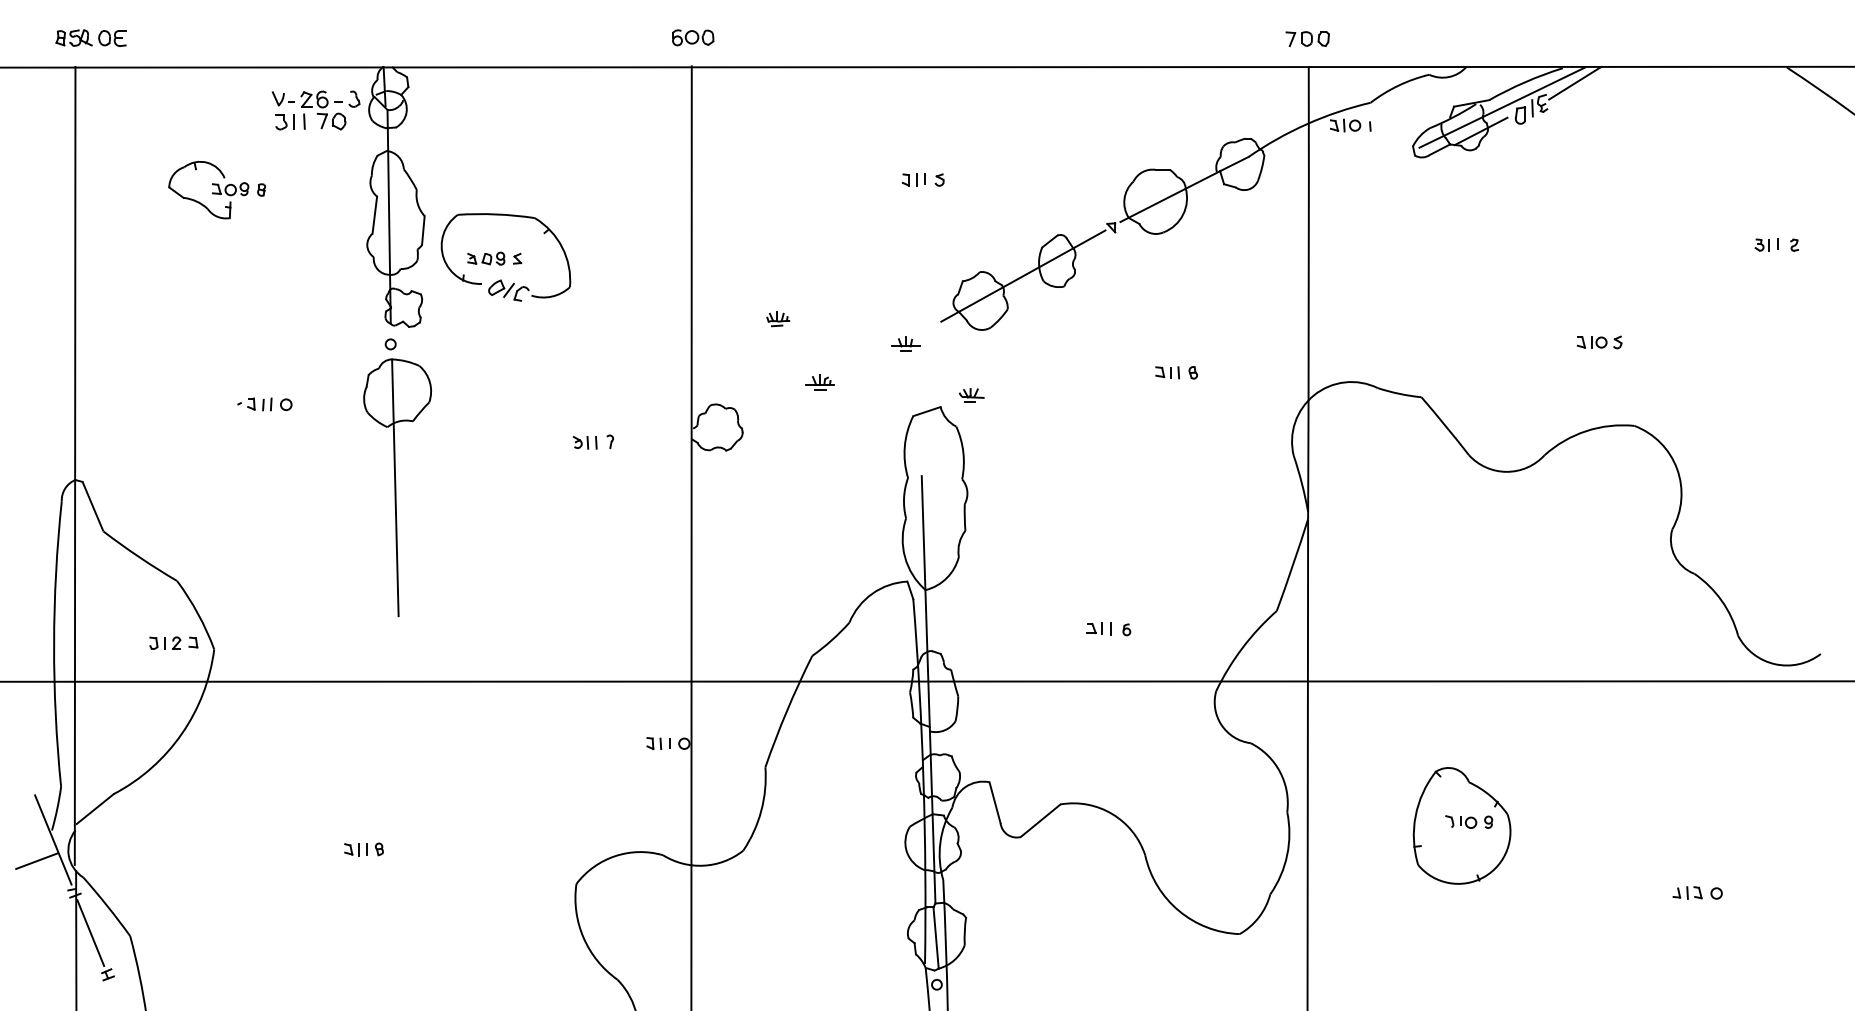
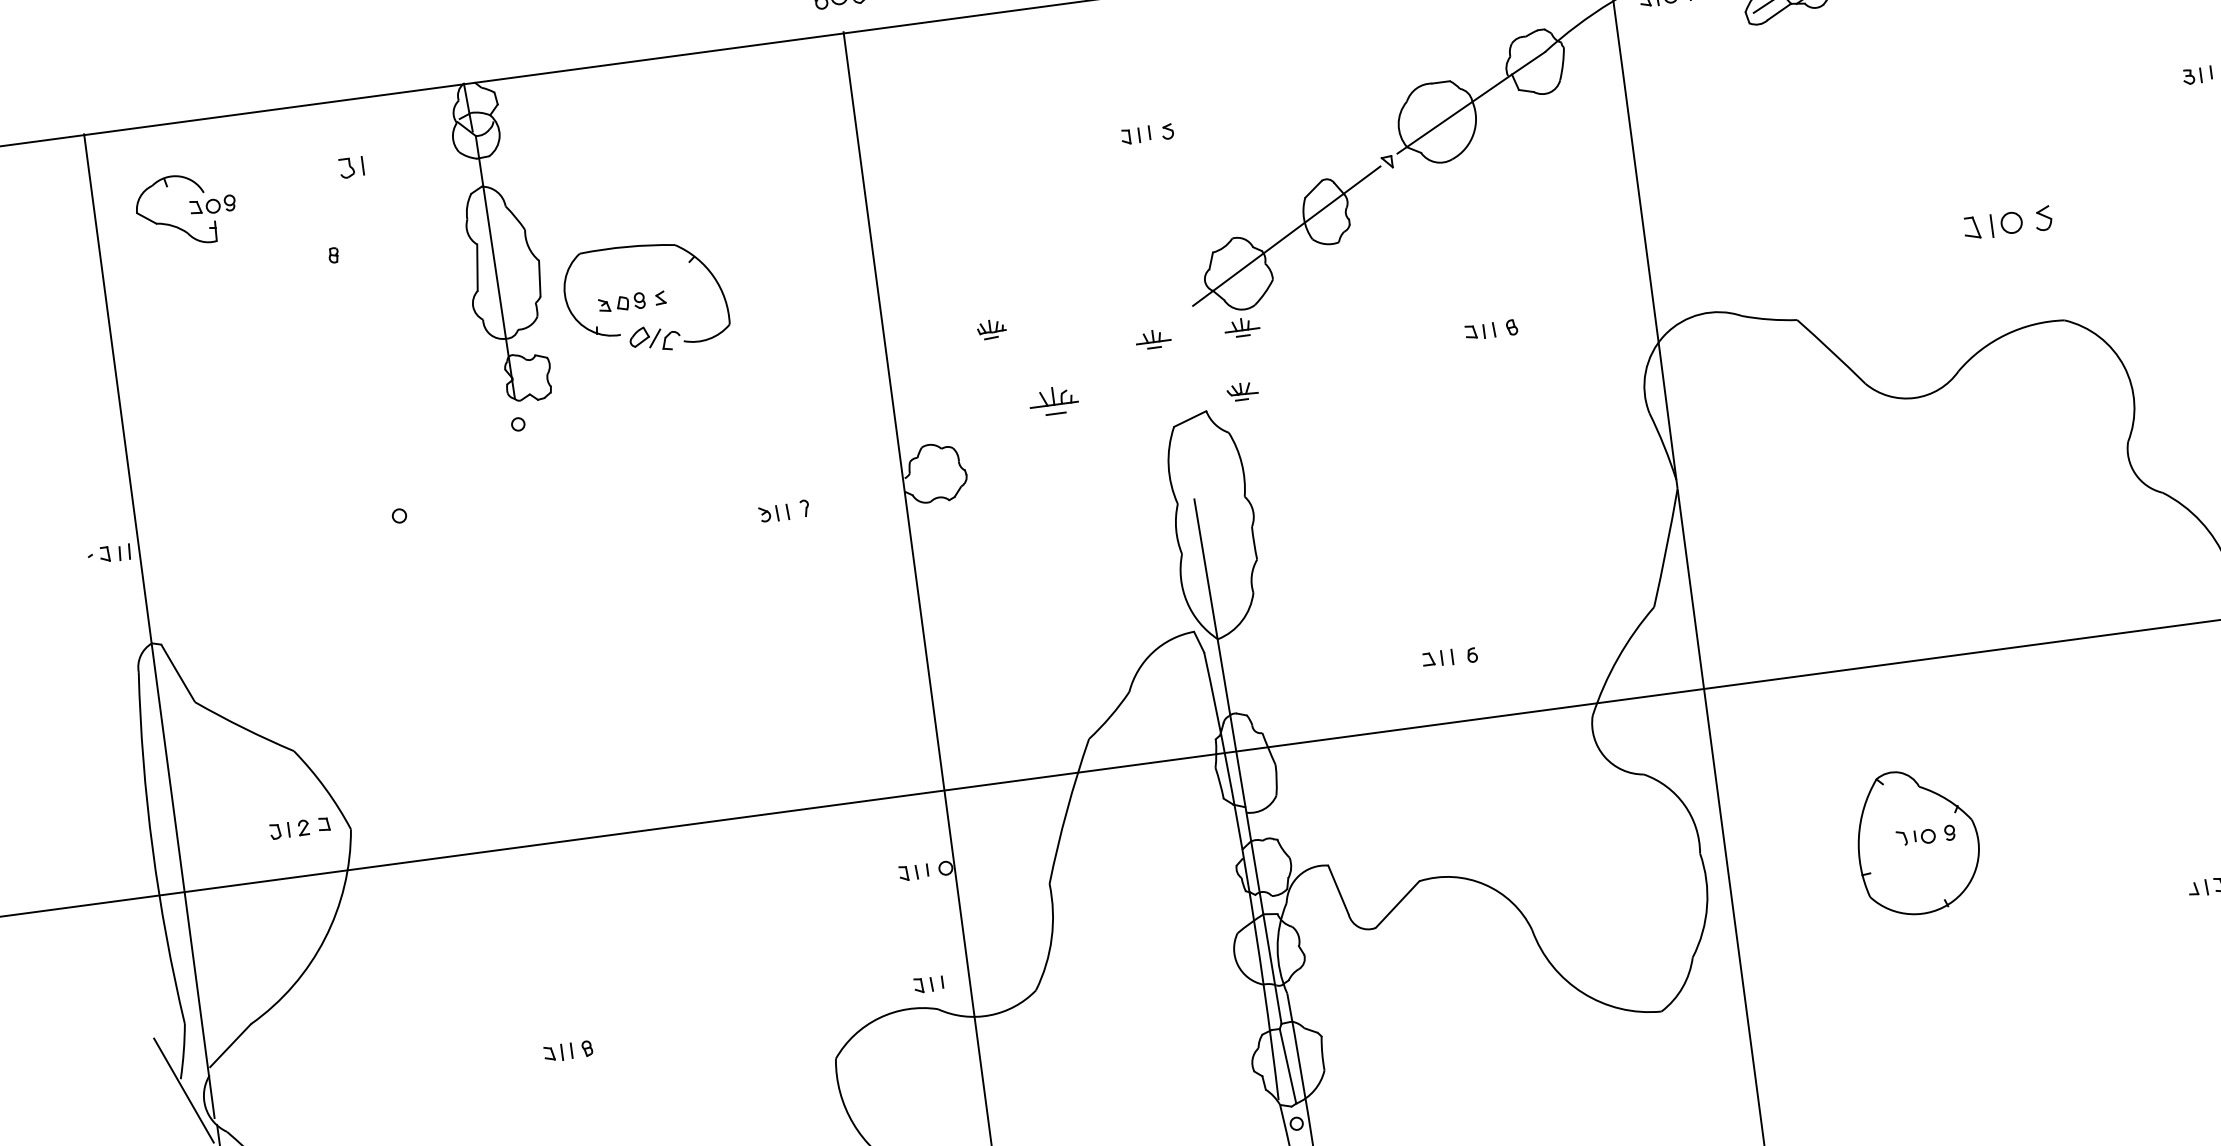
part: (90, 37) -> (97, 95), removed
part: (315, 110) -> (387, 148), removed
part: (208, 190) -> (185, 210), moved
part: (1599, 342) -> (2007, 223), size x1.6
part: (977, 343) -> (1241, 326), added
part: (819, 382) -> (1052, 400), size x1.4
part: (254, 404) -> (108, 554), moved
part: (397, 487) -> (550, 599), removed
part: (658, 834) -> (928, 984), added
line: (36, 860) -> (166, 1118), removed

